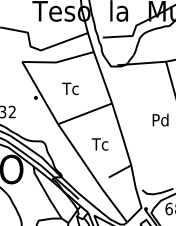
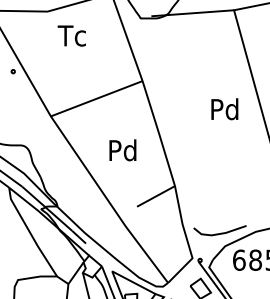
text: (70, 88) -> (71, 35), moved
text: (99, 143) -> (121, 149), Tc -> Pd

